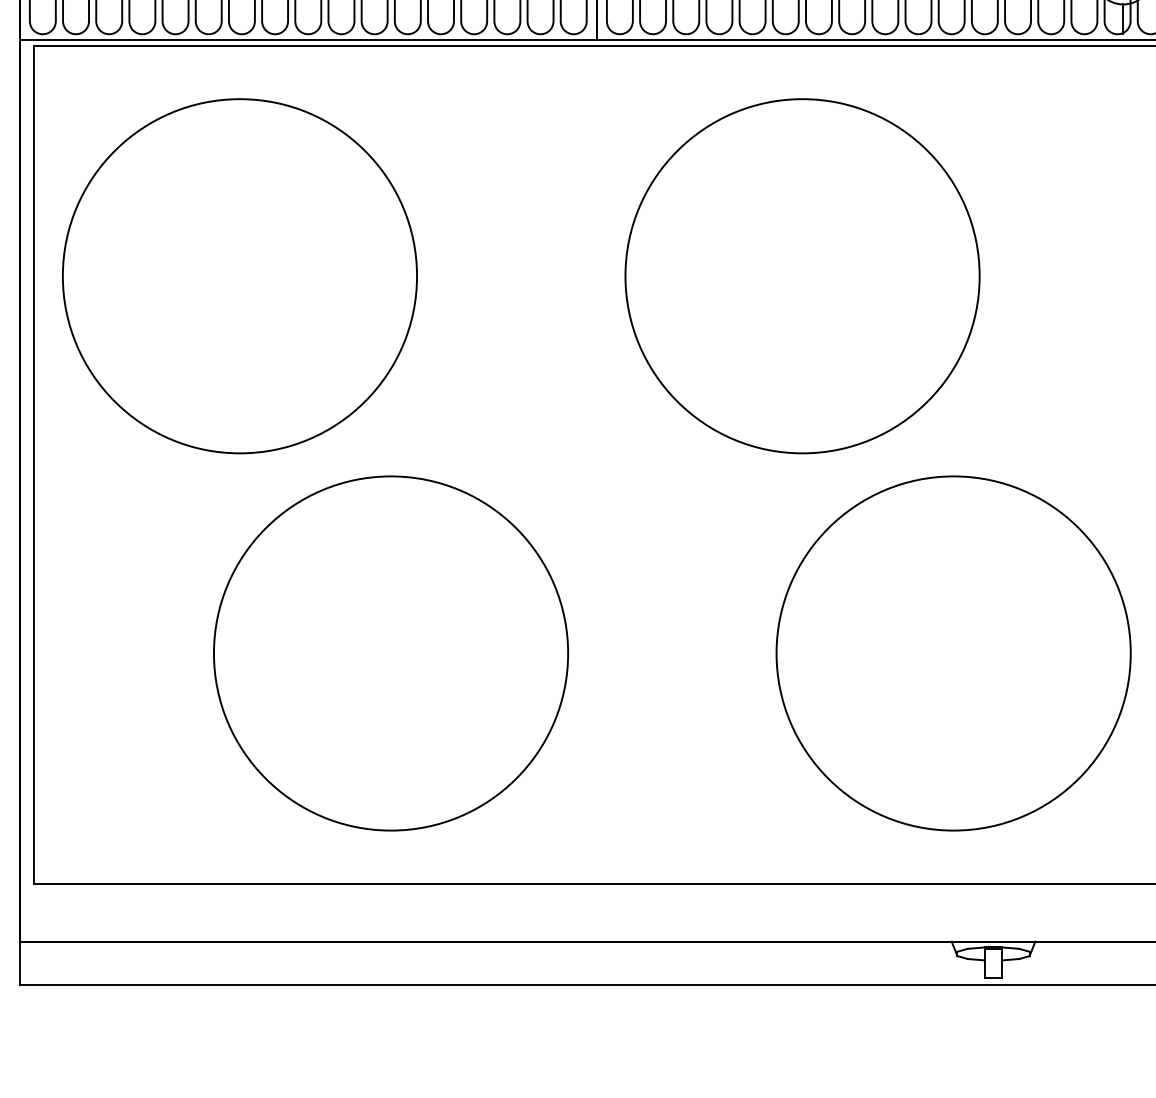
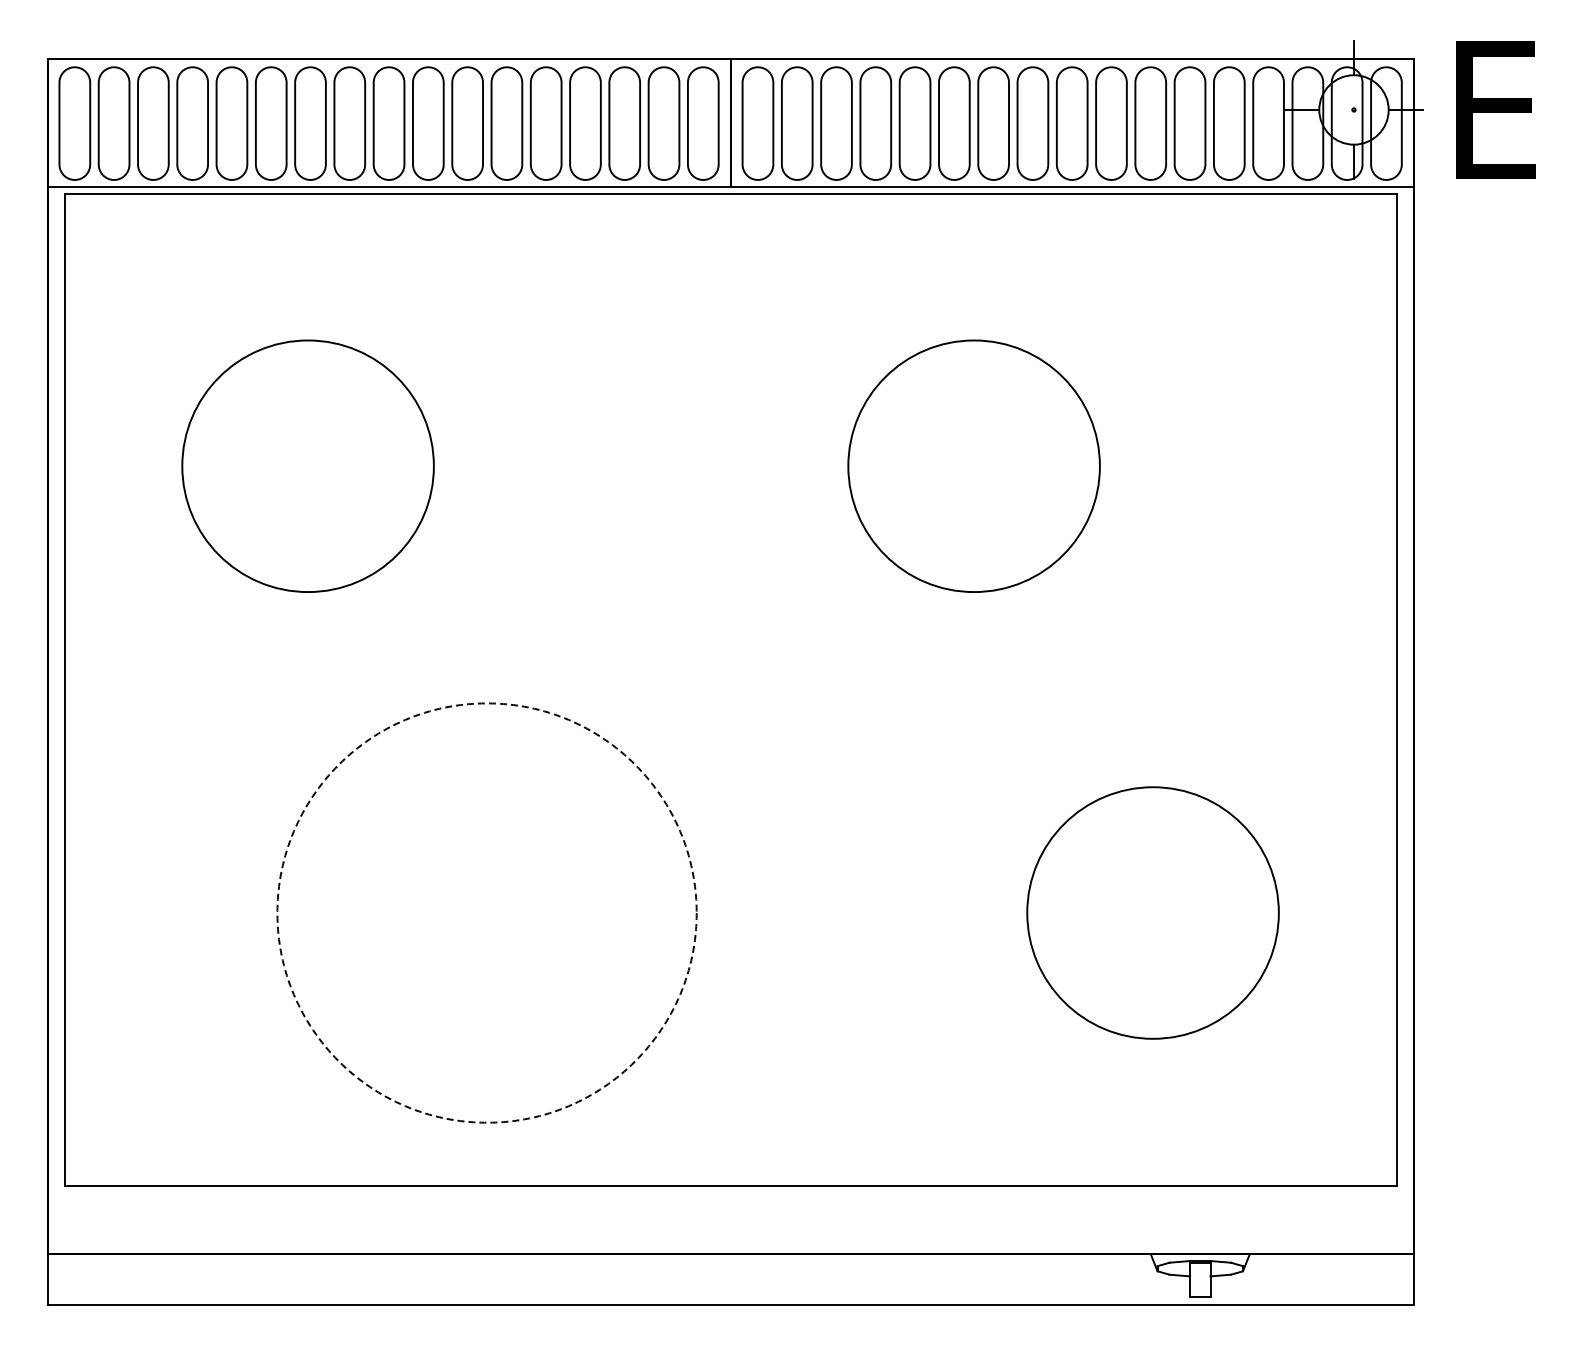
circle: (239, 275) -> (307, 465), size x0.6
circle: (801, 275) -> (973, 465), size x0.6
circle: (390, 653) -> (486, 912), solid -> dashed
circle: (953, 653) -> (1152, 912), size x0.6

